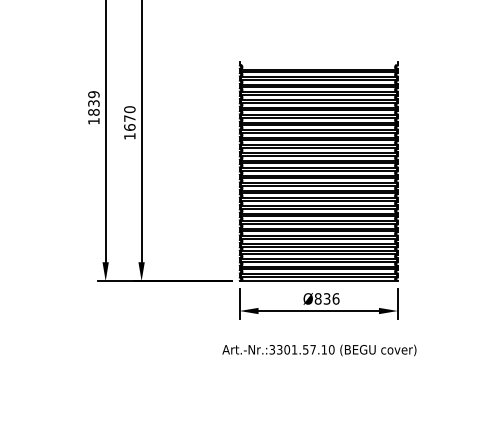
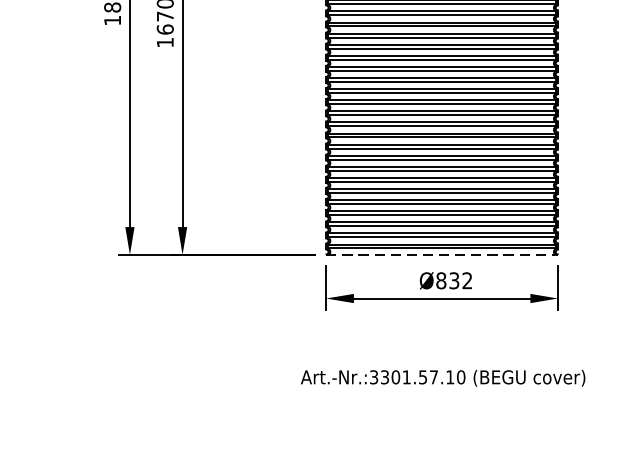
line: (319, 281) -> (443, 255), solid -> dashed
text: (335, 298) -> (466, 280), Ø836 -> Ø832
text: (319, 350) -> (443, 378), moved

